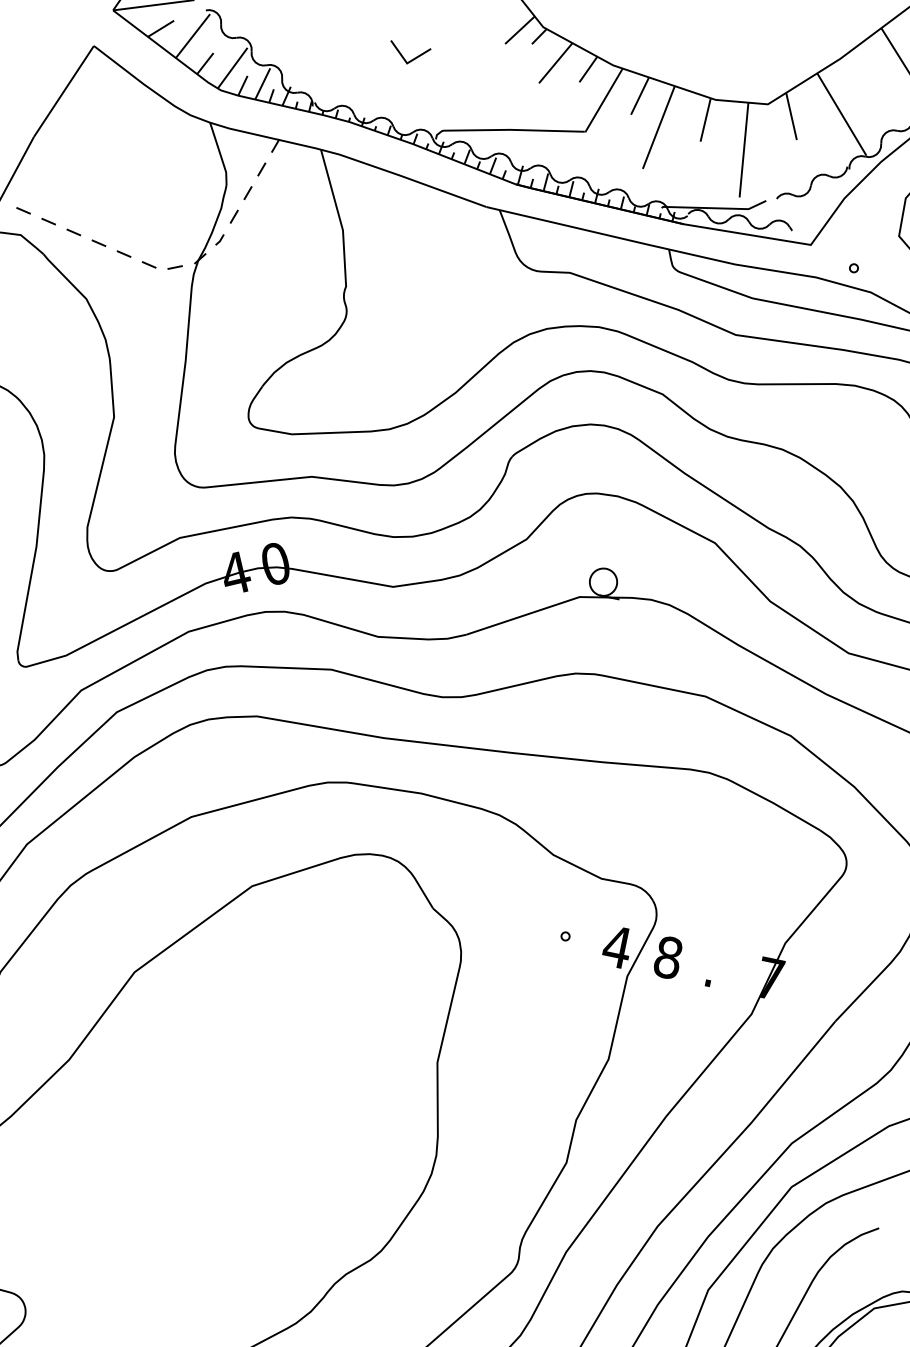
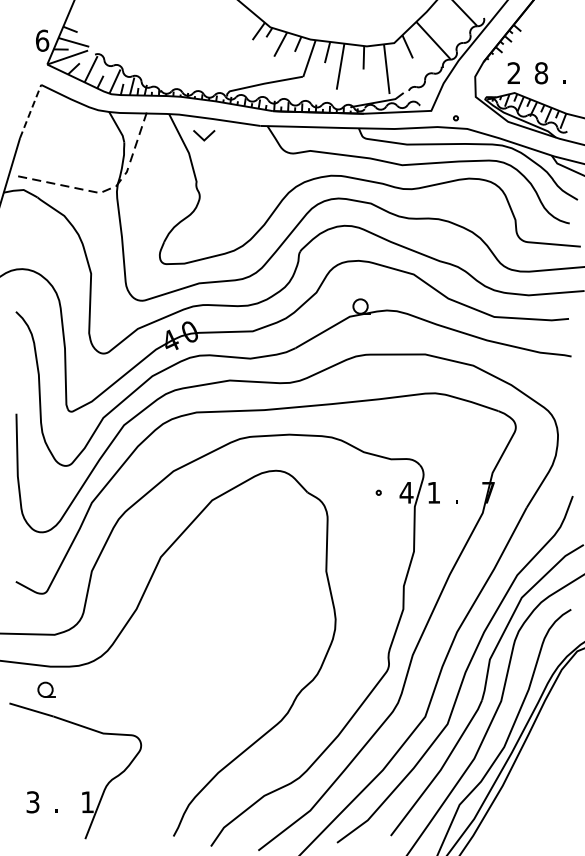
line: (405, 57) -> (202, 137), moved
line: (63, 91) -> (30, 111), solid -> dashed
text: (667, 956) -> (433, 492), 8 -> 1

